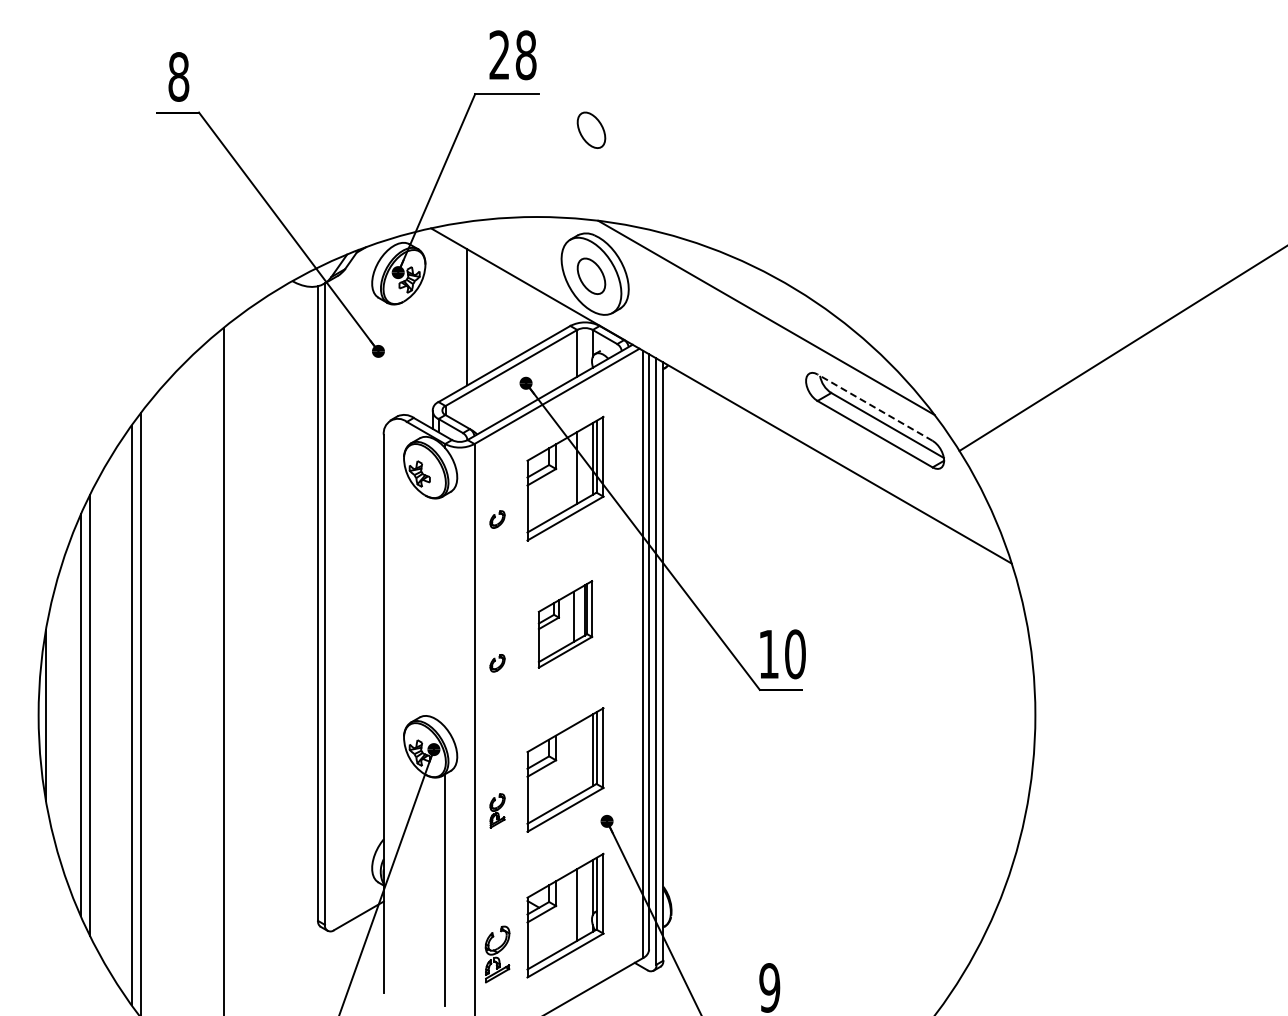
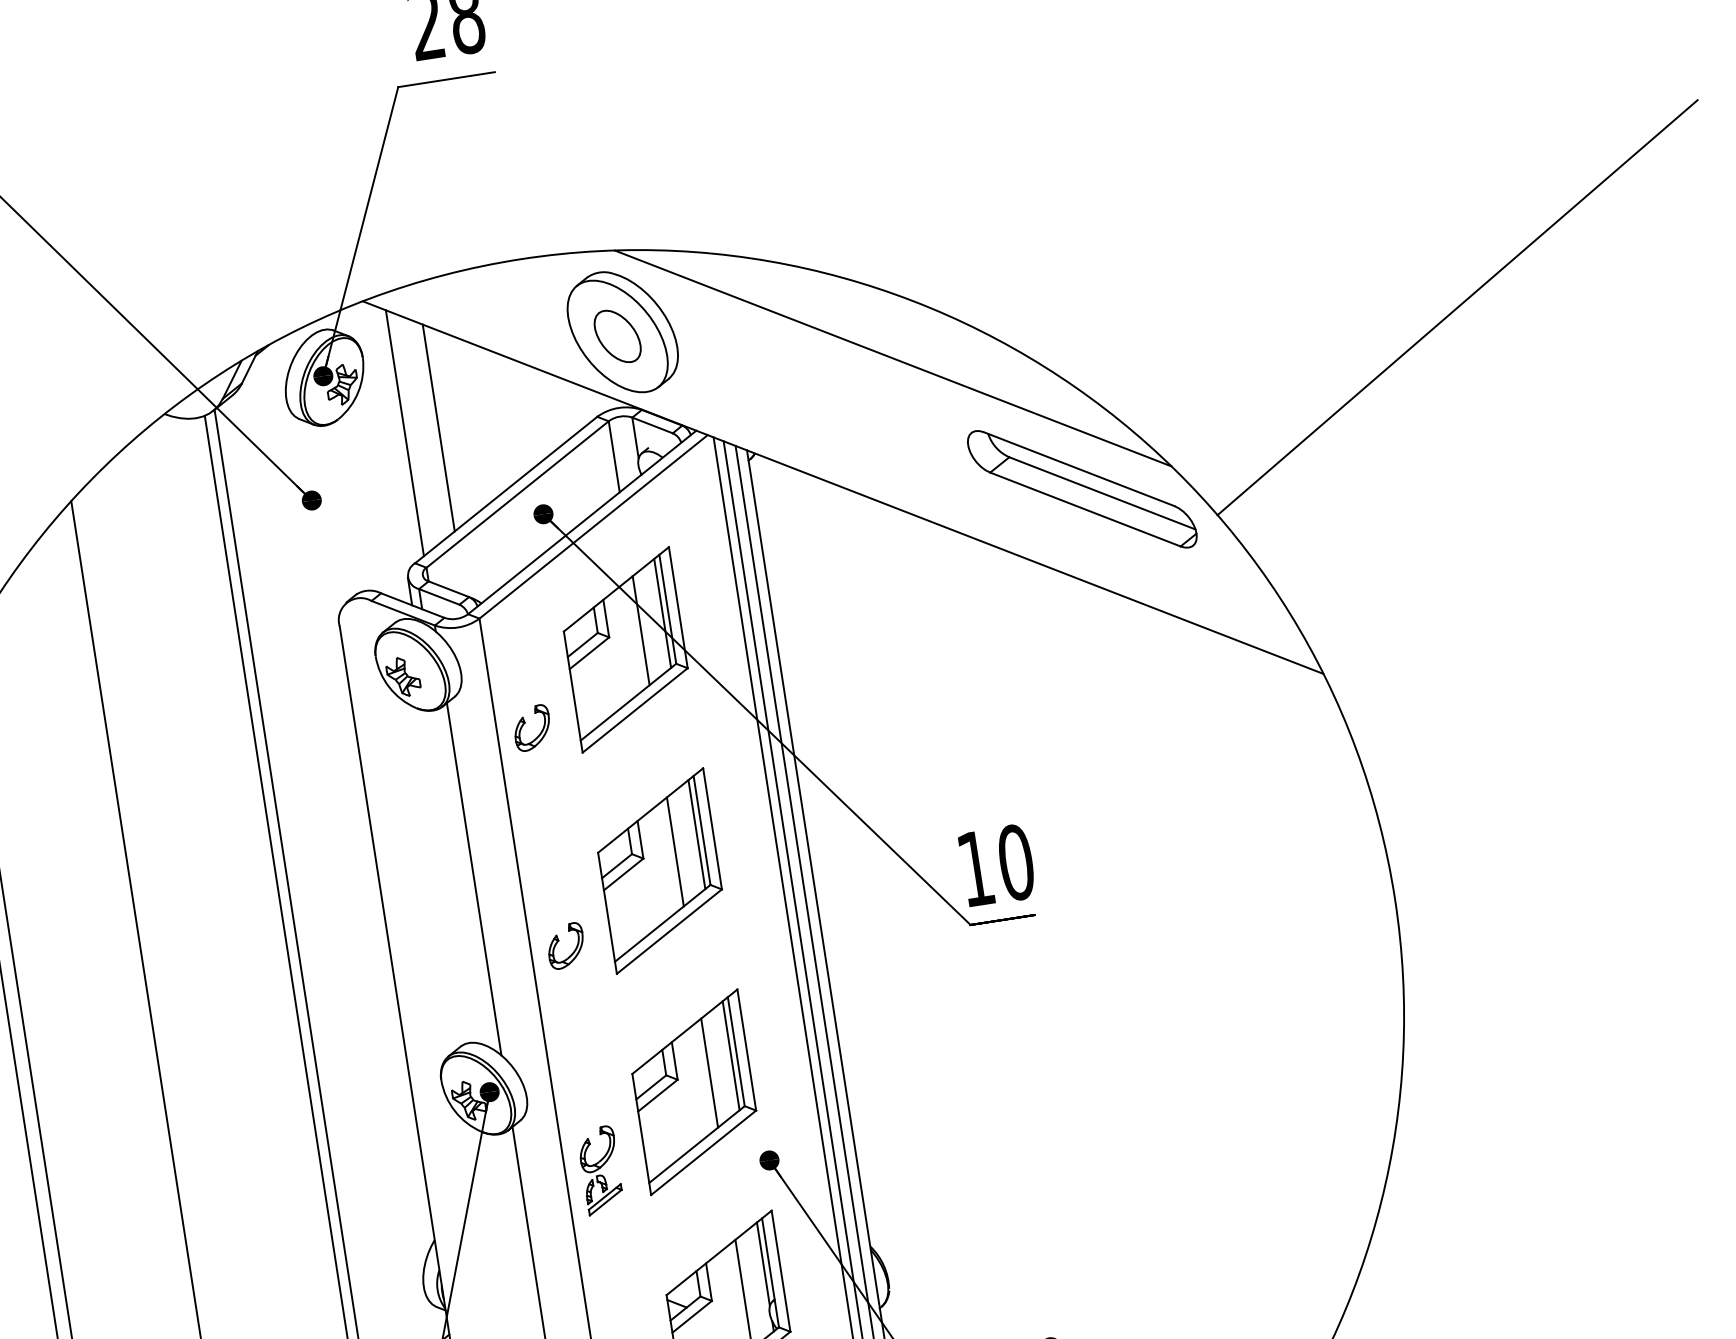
part: (591, 129) -> (583, 113), removed
line: (445, 317) -> (405, 433), added
line: (874, 407) -> (1078, 469), dashed -> solid
part: (497, 519) -> (532, 727), size x1.67
line: (445, 611) -> (474, 879), added
part: (565, 624) -> (660, 871), size x1.43
part: (497, 663) -> (565, 946), size x1.67
line: (577, 759) -> (710, 1073), added
part: (497, 810) -> (600, 1169), size x1.67

